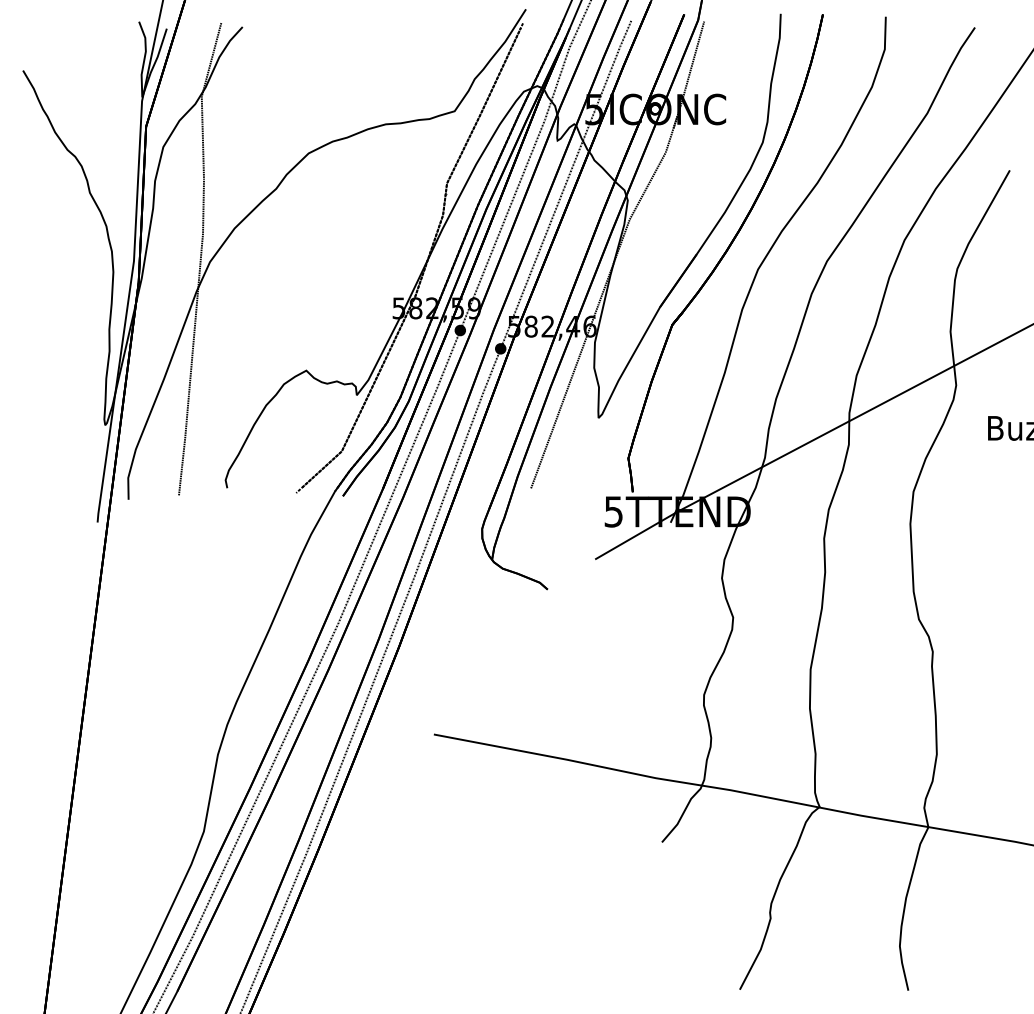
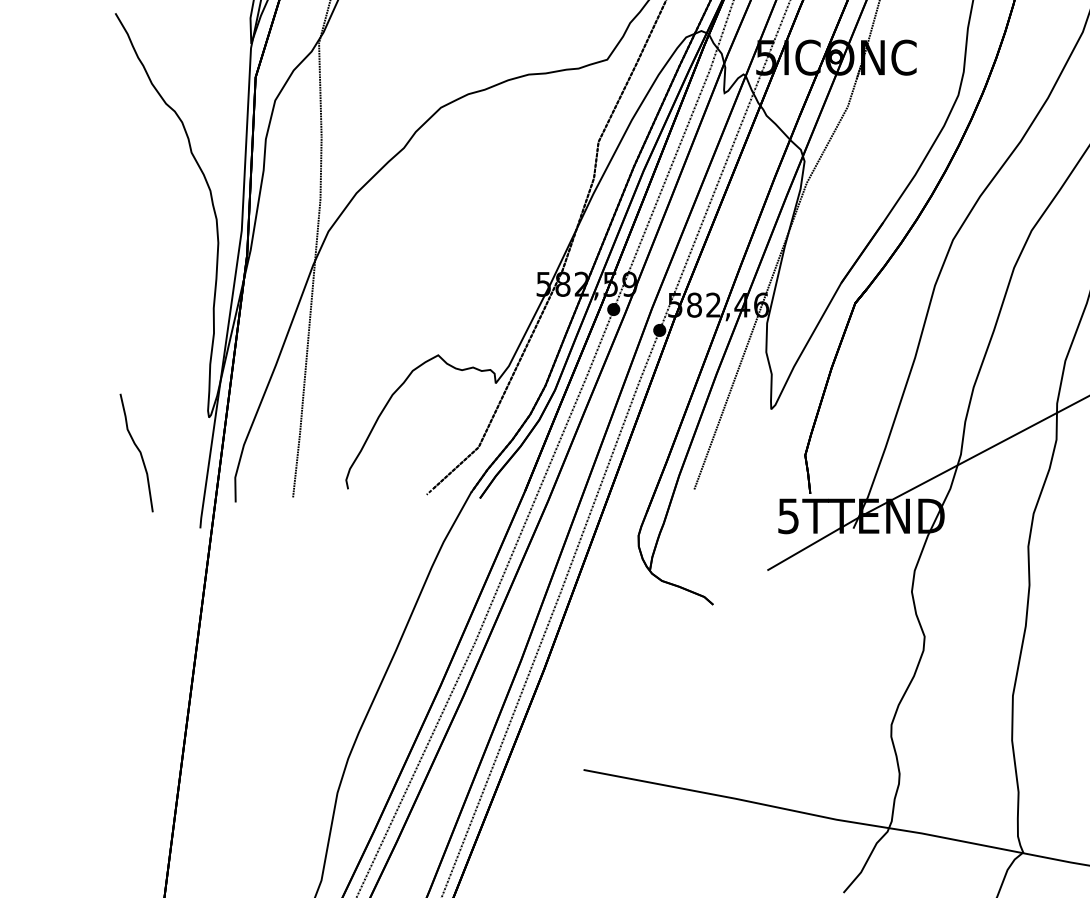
curve: (43, 455) -> (138, 451), added

